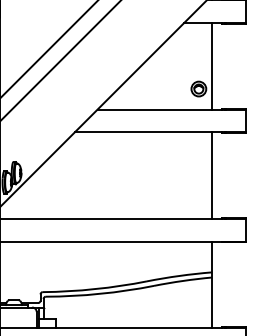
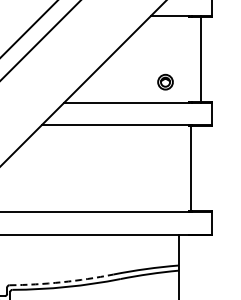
line: (212, 66) -> (201, 59), moved
line: (212, 175) -> (191, 168), moved
arc: (95, 289) -> (62, 282), solid -> dashed

